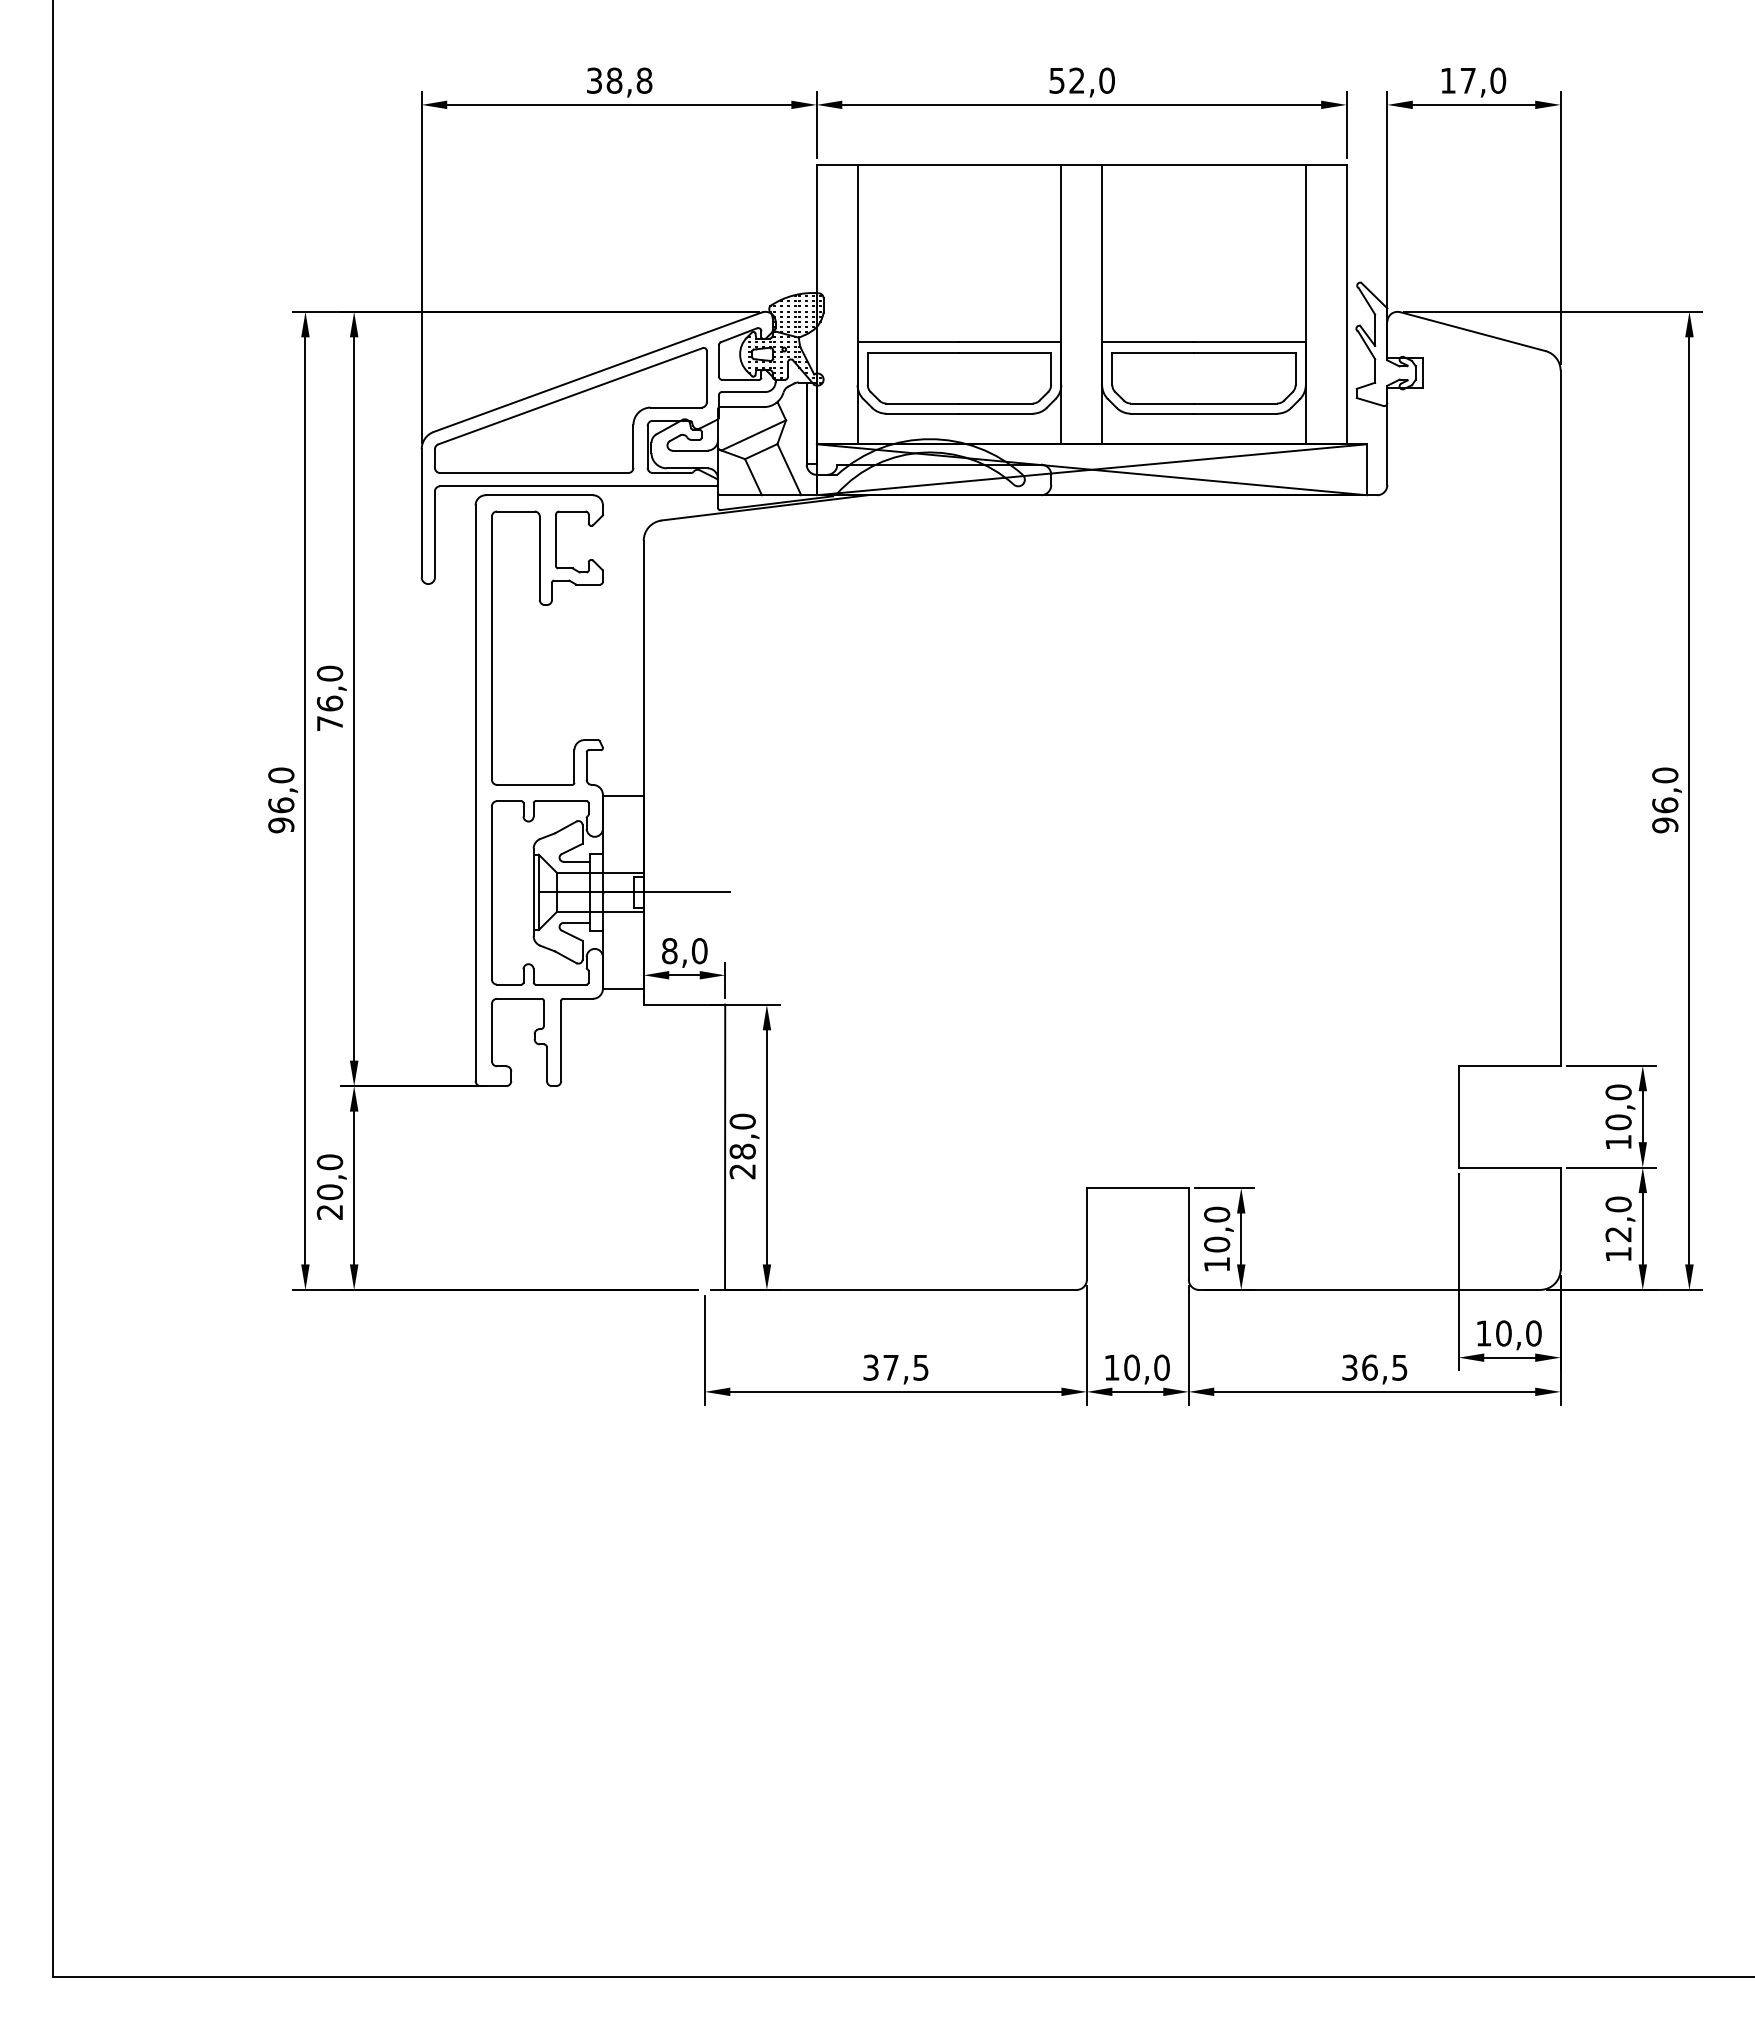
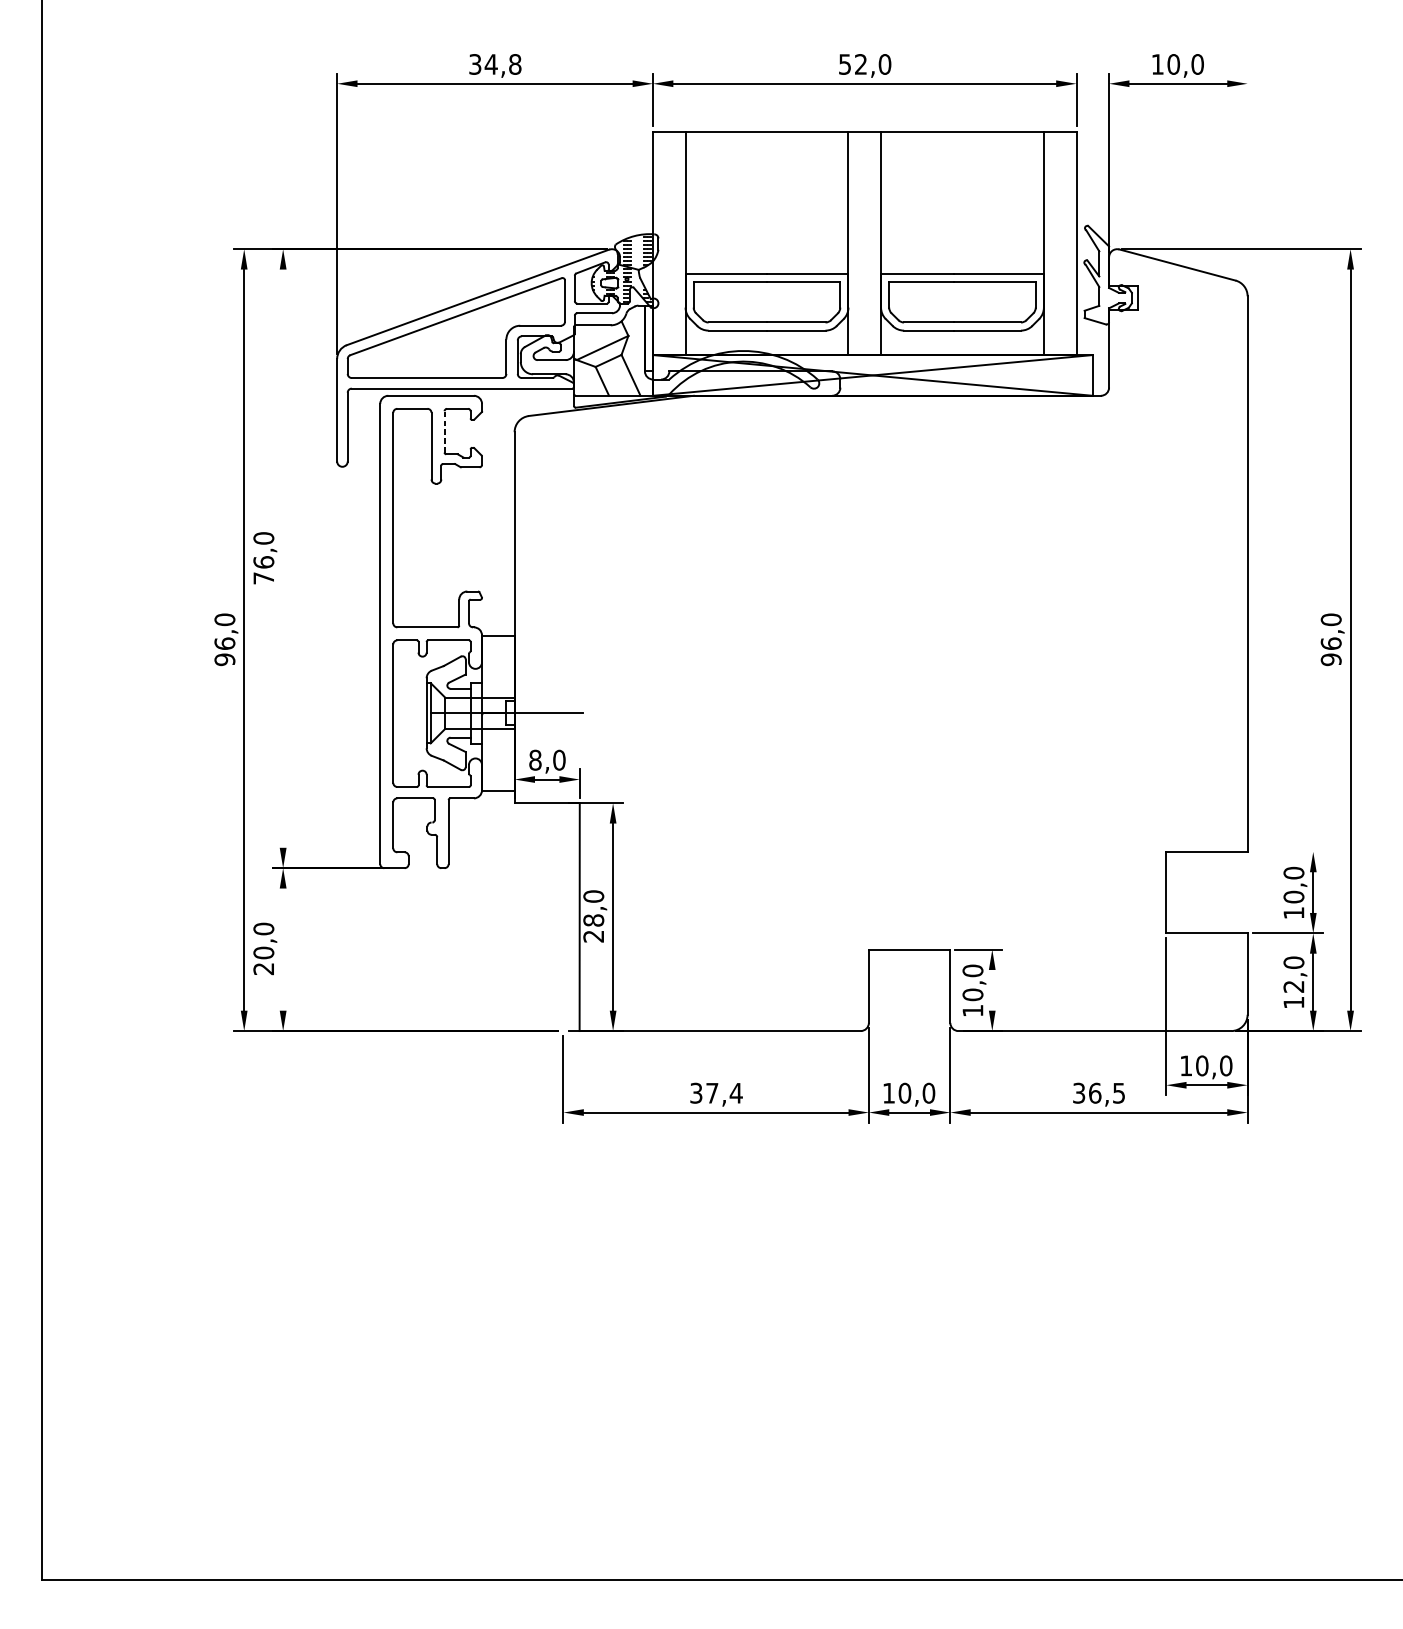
text: (614, 80) -> (491, 64), 38,8 -> 34,8
text: (1468, 80) -> (1173, 64), 17,0 -> 10,0
line: (1560, 228) -> (1247, 182), removed
line: (556, 540) -> (444, 431), solid -> dashed
line: (354, 698) -> (283, 558), removed
line: (1610, 1065) -> (1287, 851), removed
line: (354, 1187) -> (283, 949), removed
line: (1241, 1238) -> (992, 989), removed
text: (920, 1367) -> (735, 1093), 37,5 -> 37,4

